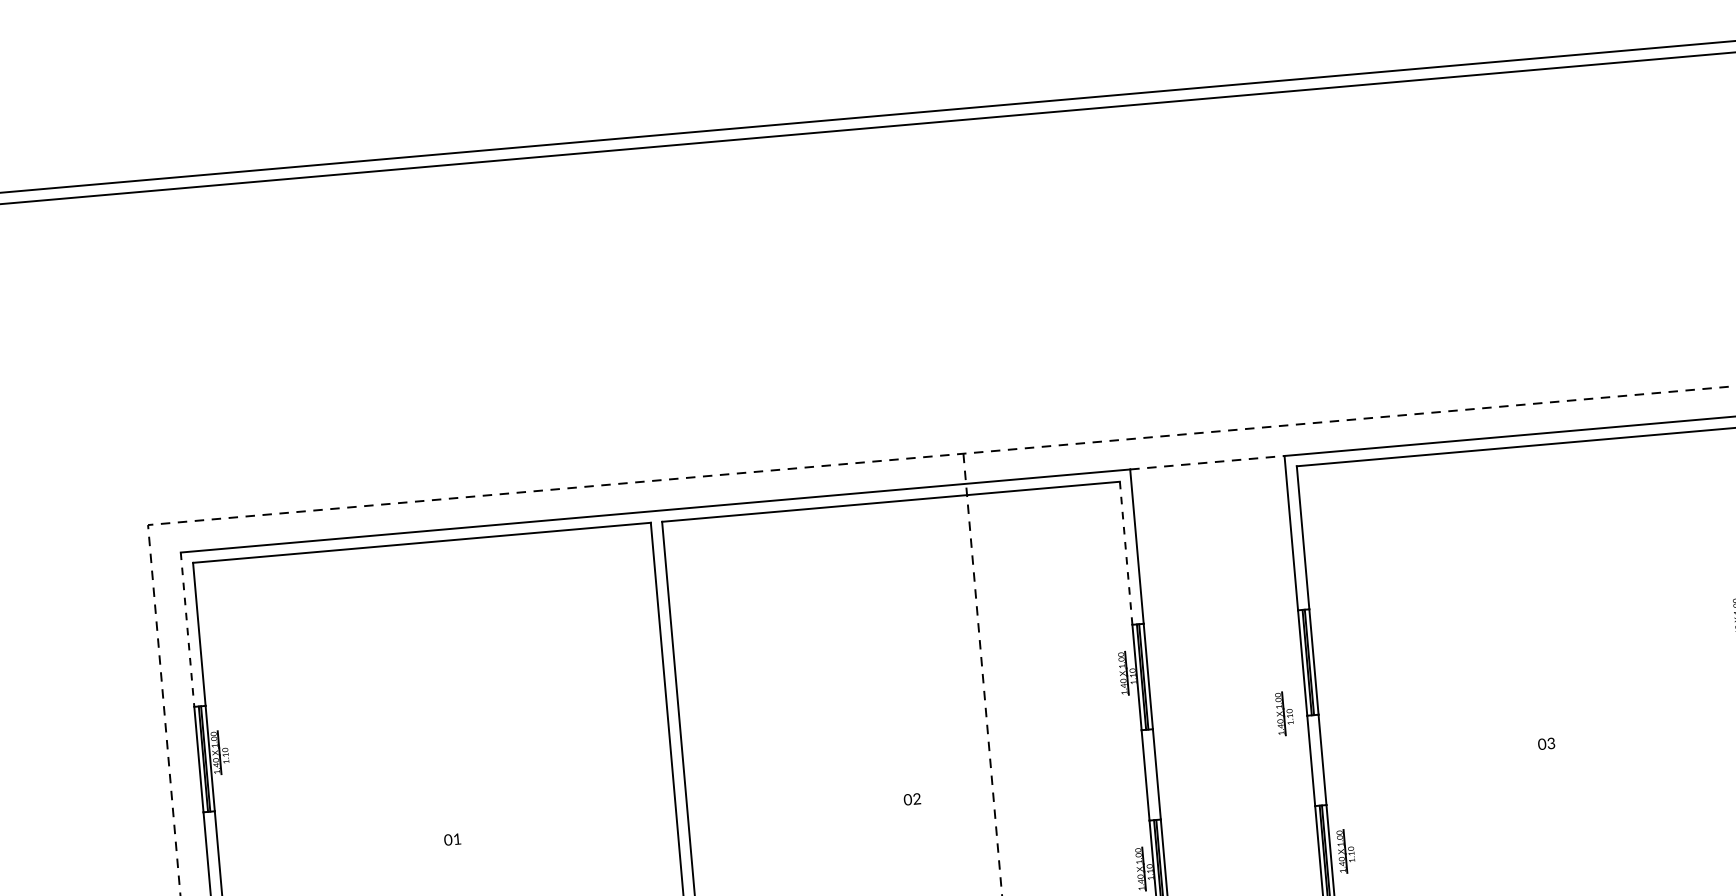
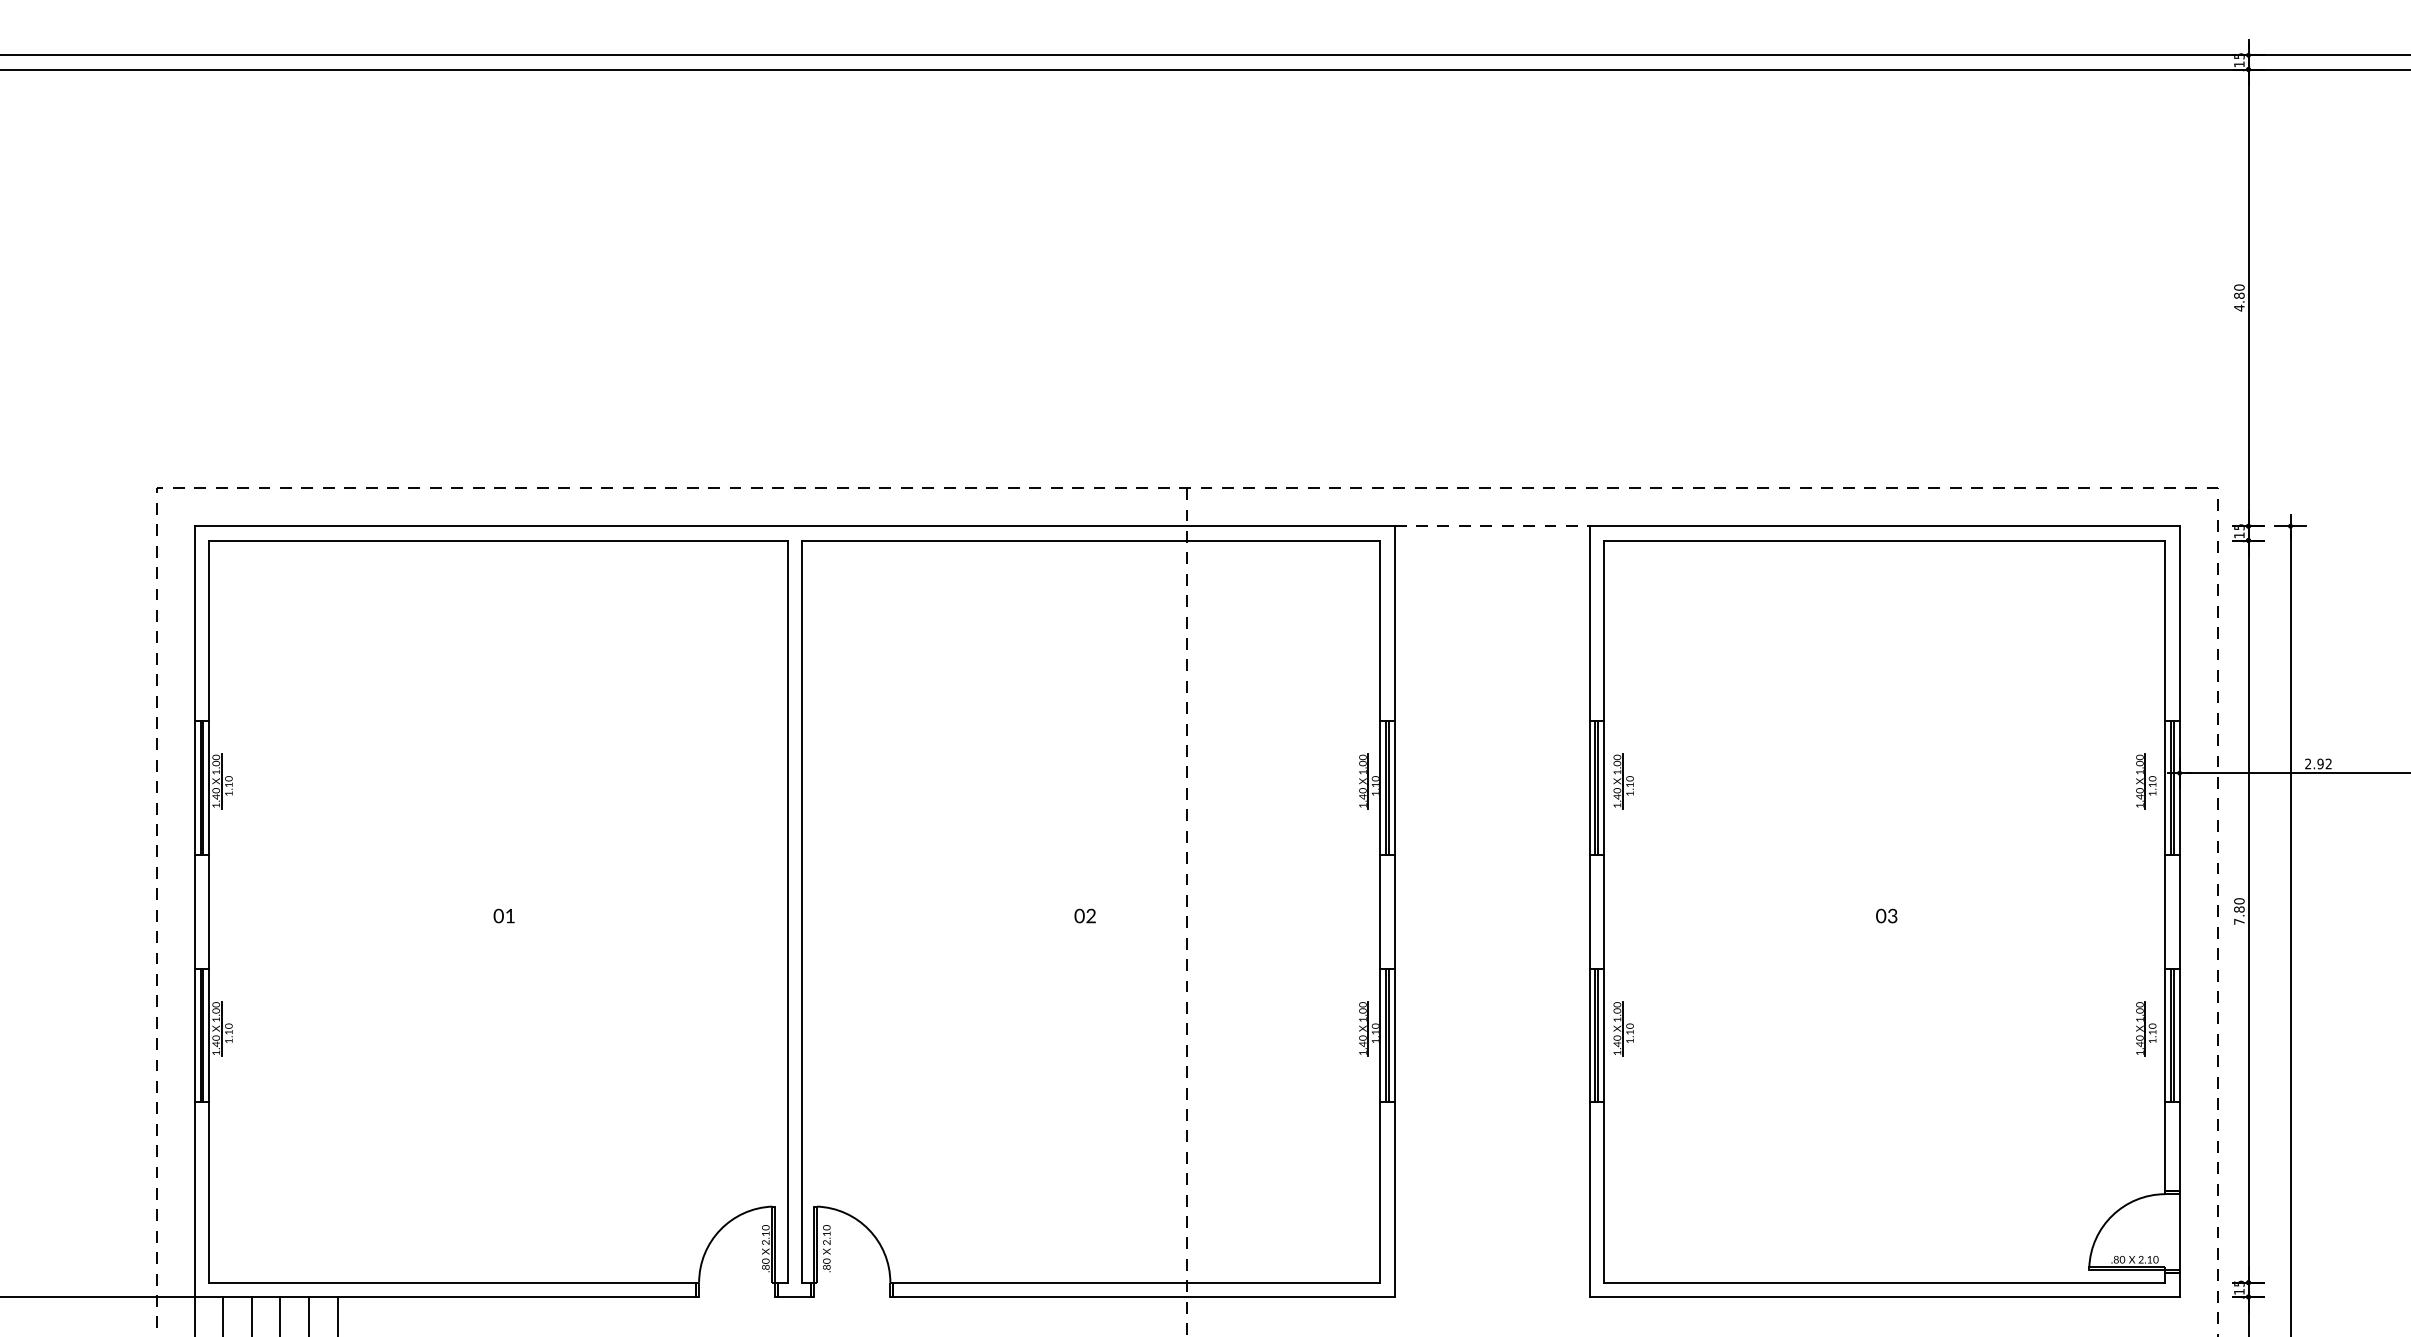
line: (1126, 553) -> (1380, 631), dashed -> solid
line: (187, 629) -> (194, 623), dashed -> solid
part: (1284, 713) -> (1623, 781), moved

